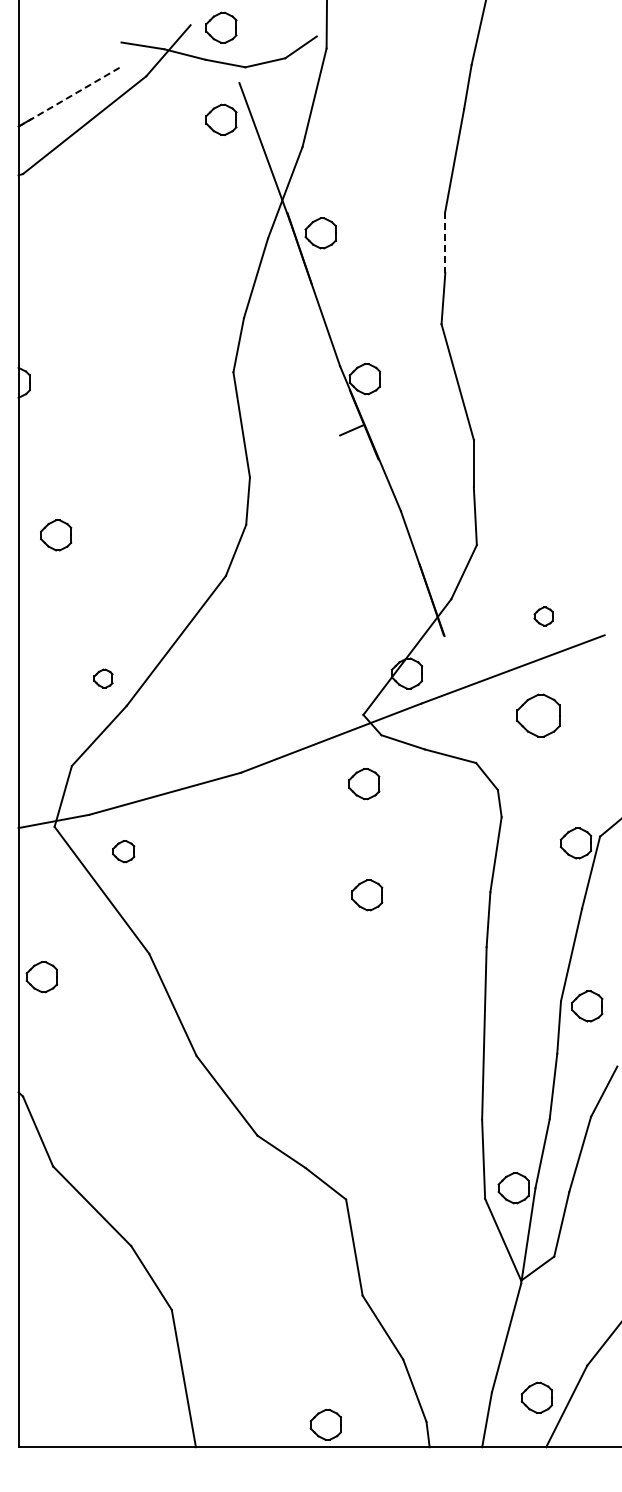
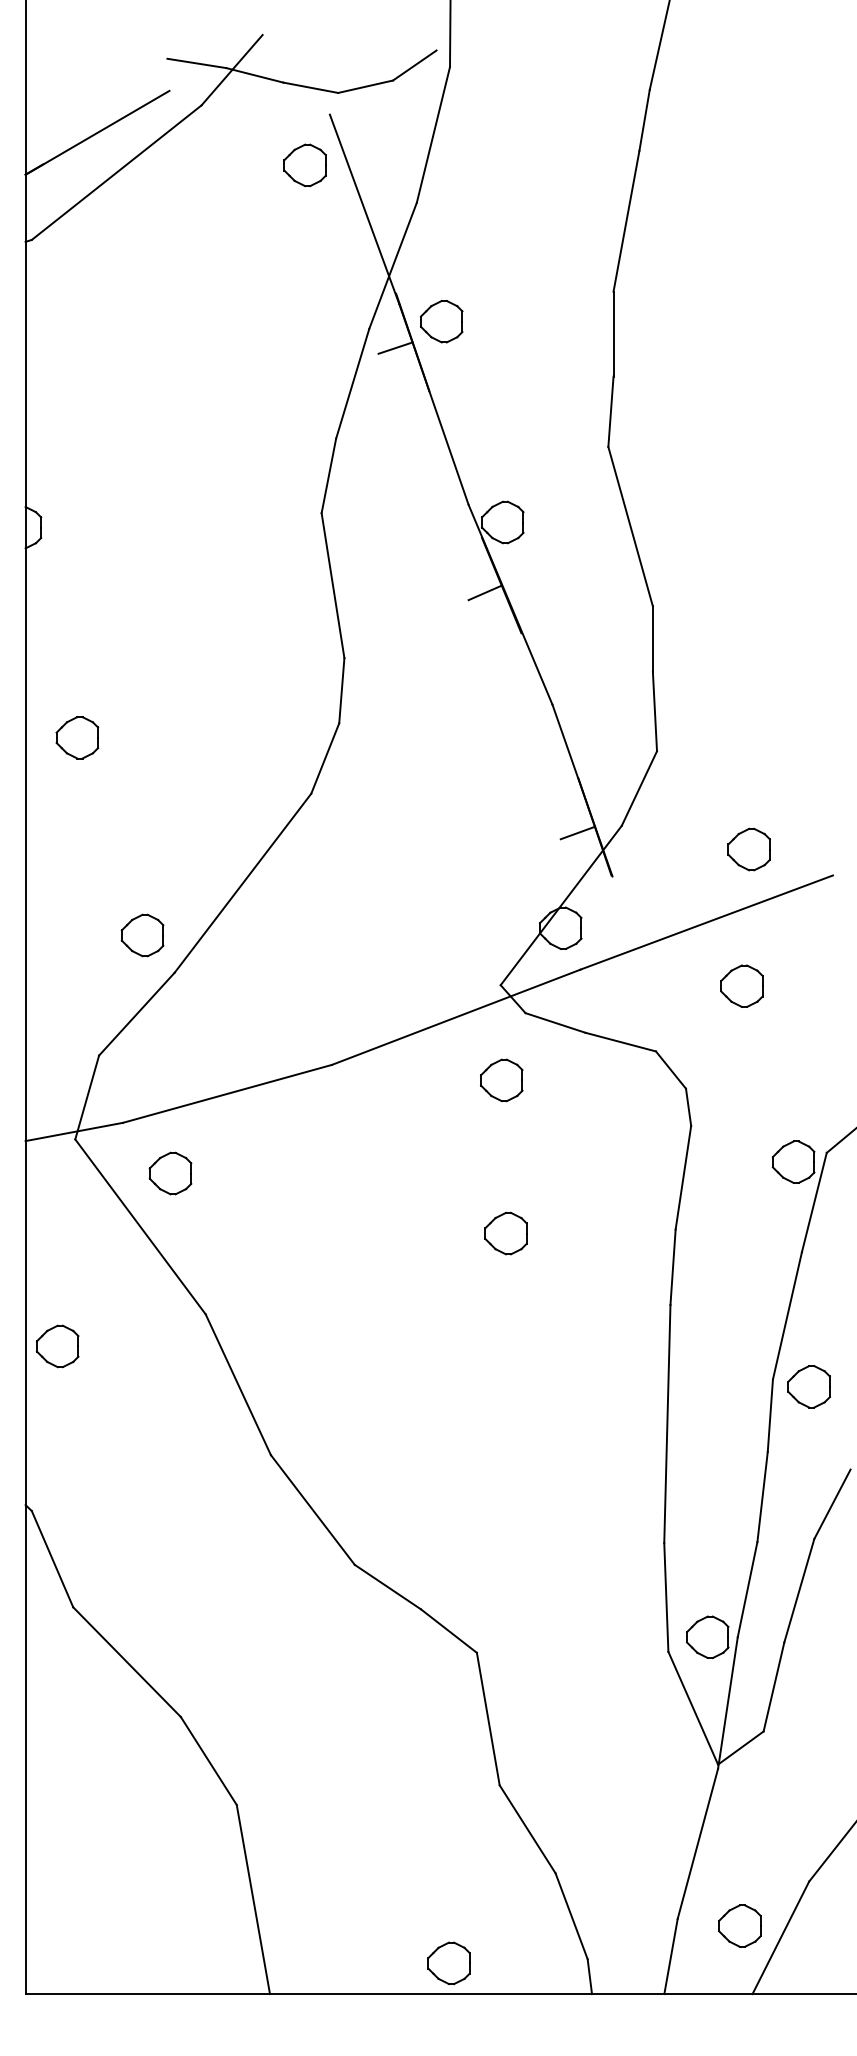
part: (221, 27) -> (305, 38), removed
line: (71, 96) -> (98, 133), dashed -> solid
line: (445, 242) -> (613, 334), dashed -> solid
line: (286, 252) -> (394, 348), added
line: (418, 604) -> (576, 833), added
part: (543, 616) -> (748, 849), size x1.67
part: (103, 678) -> (142, 935), size x1.67
part: (538, 715) -> (741, 985), size x0.71
part: (123, 851) -> (170, 1173), size x1.43

